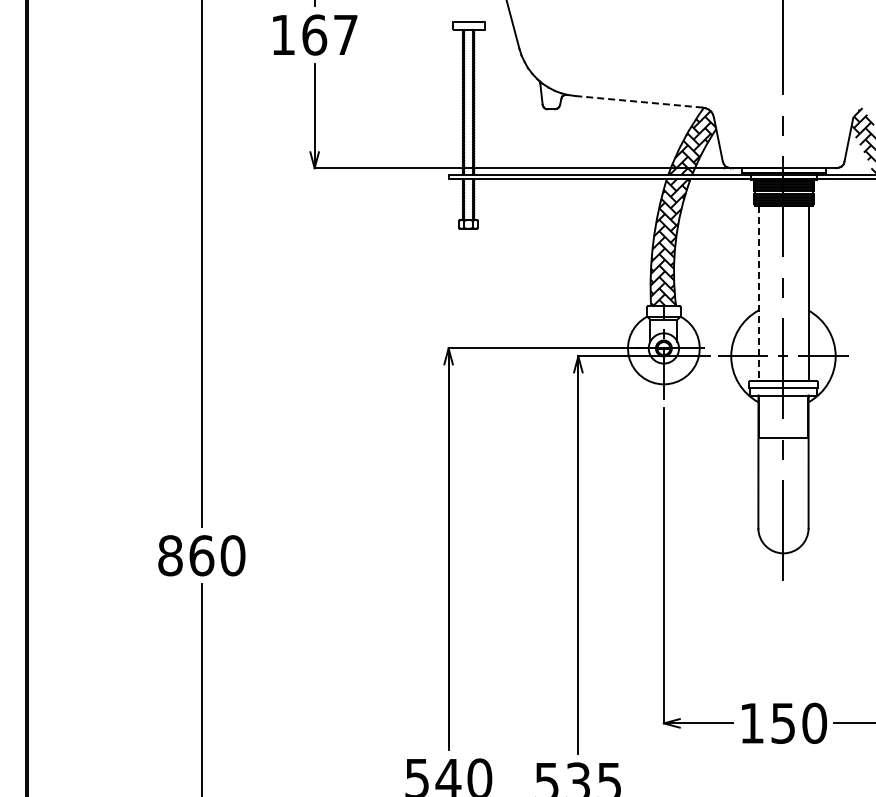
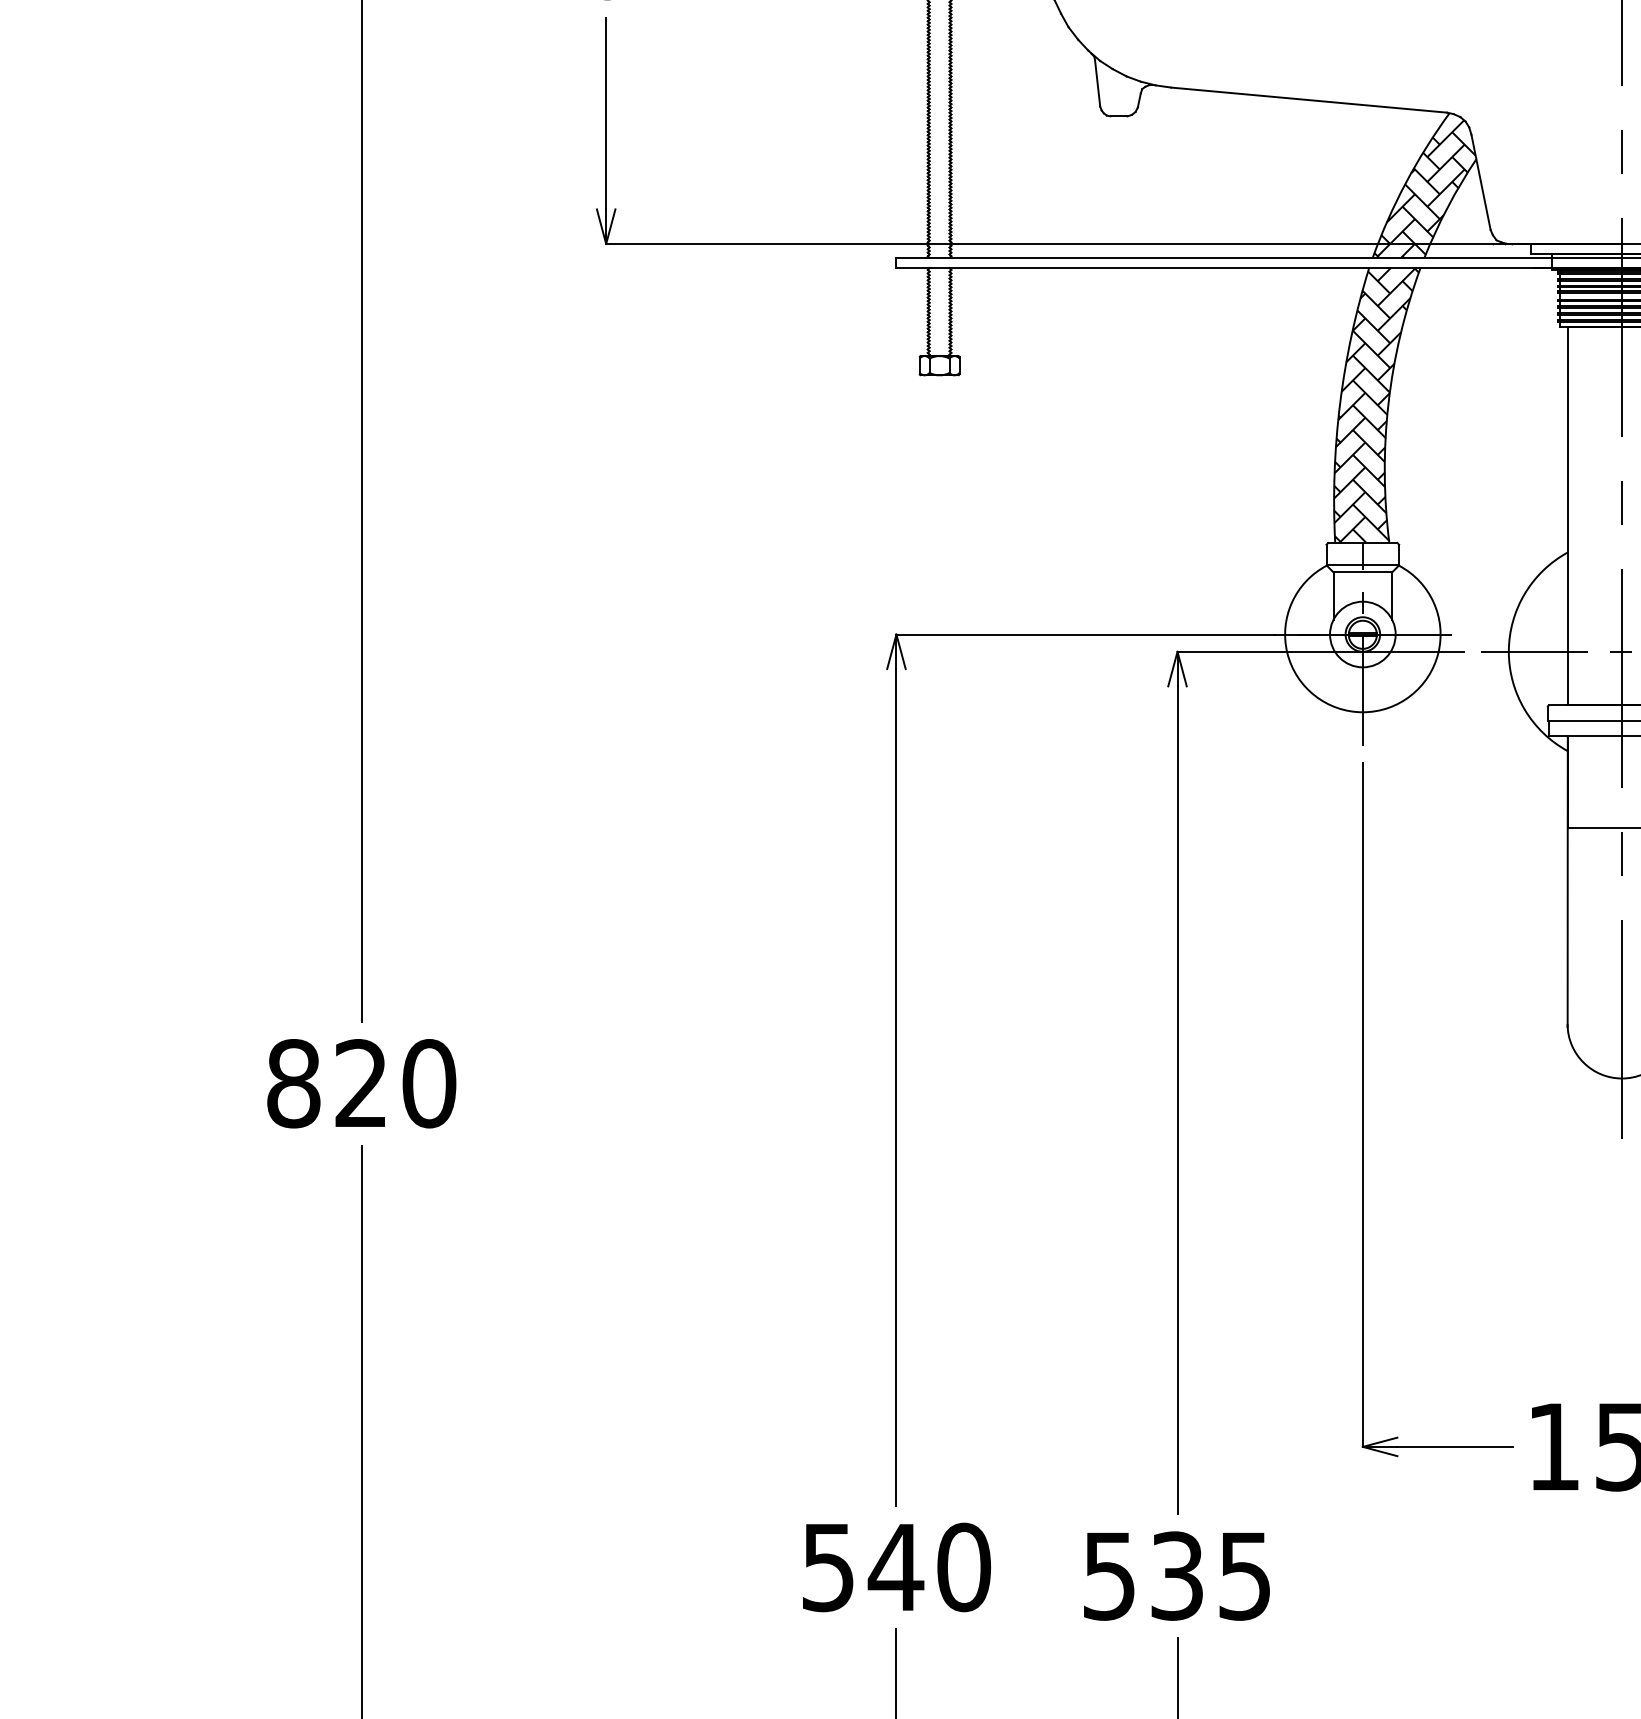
line: (639, 101) -> (1310, 99), dashed -> solid
line: (758, 294) -> (1567, 517), dashed -> solid
text: (201, 555) -> (360, 1083), 860 -> 820

